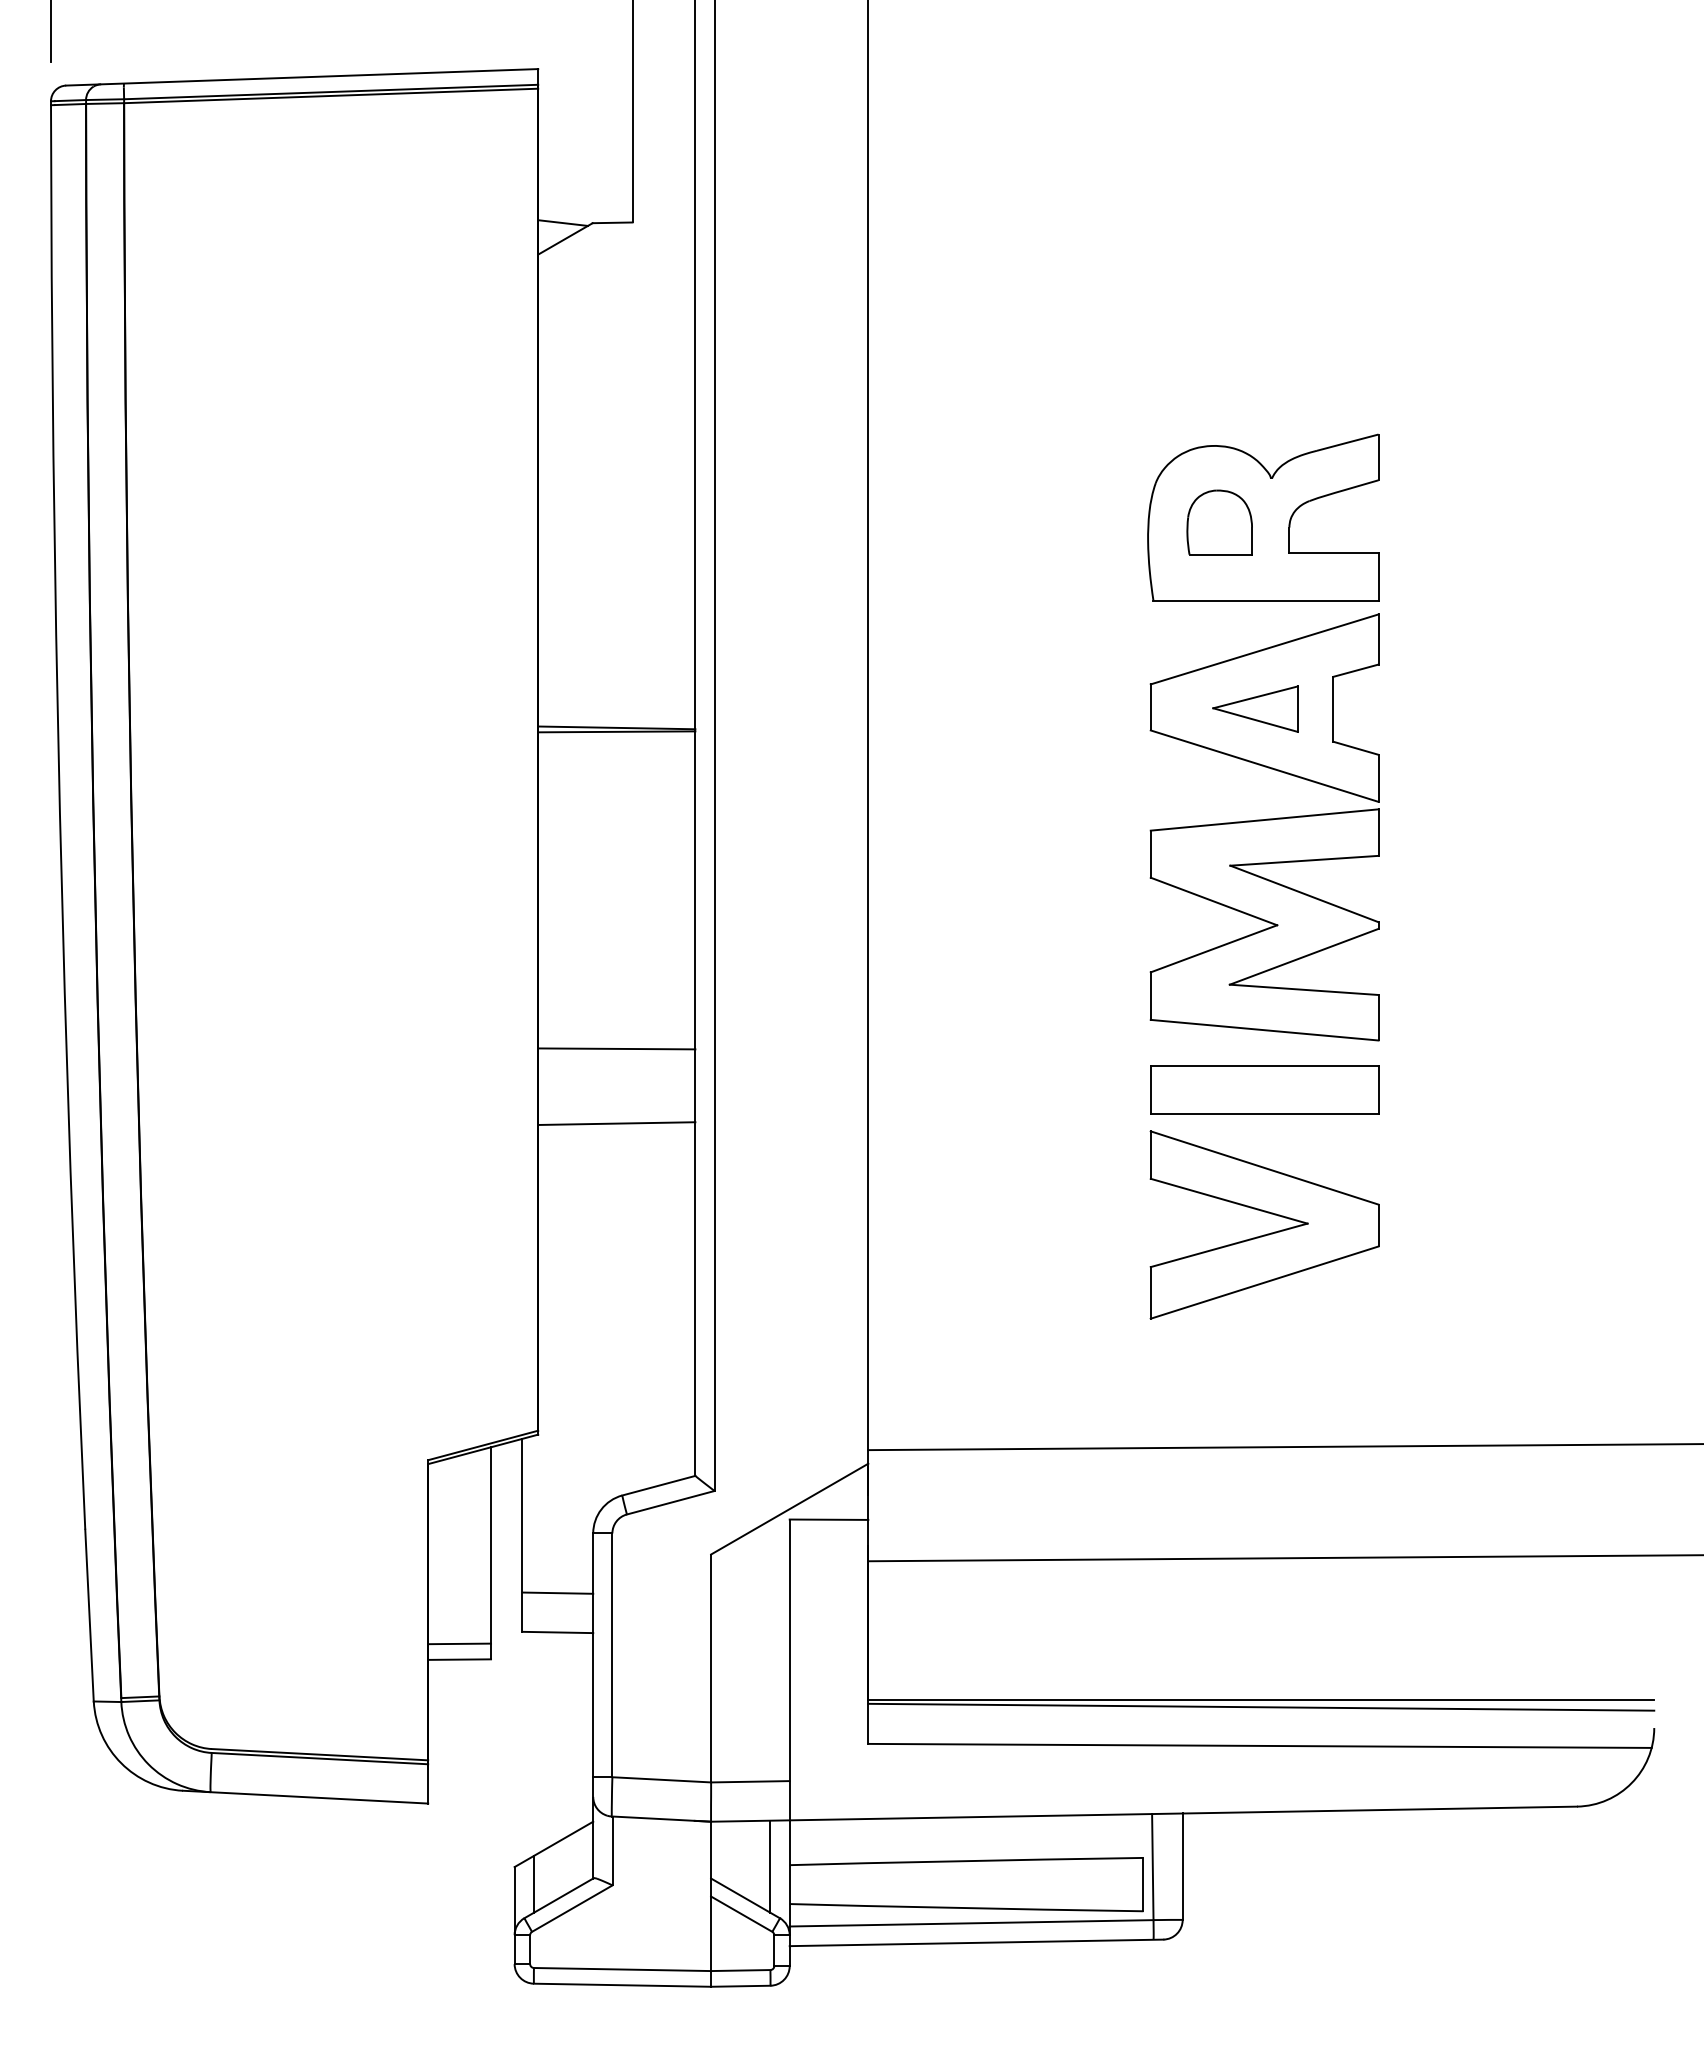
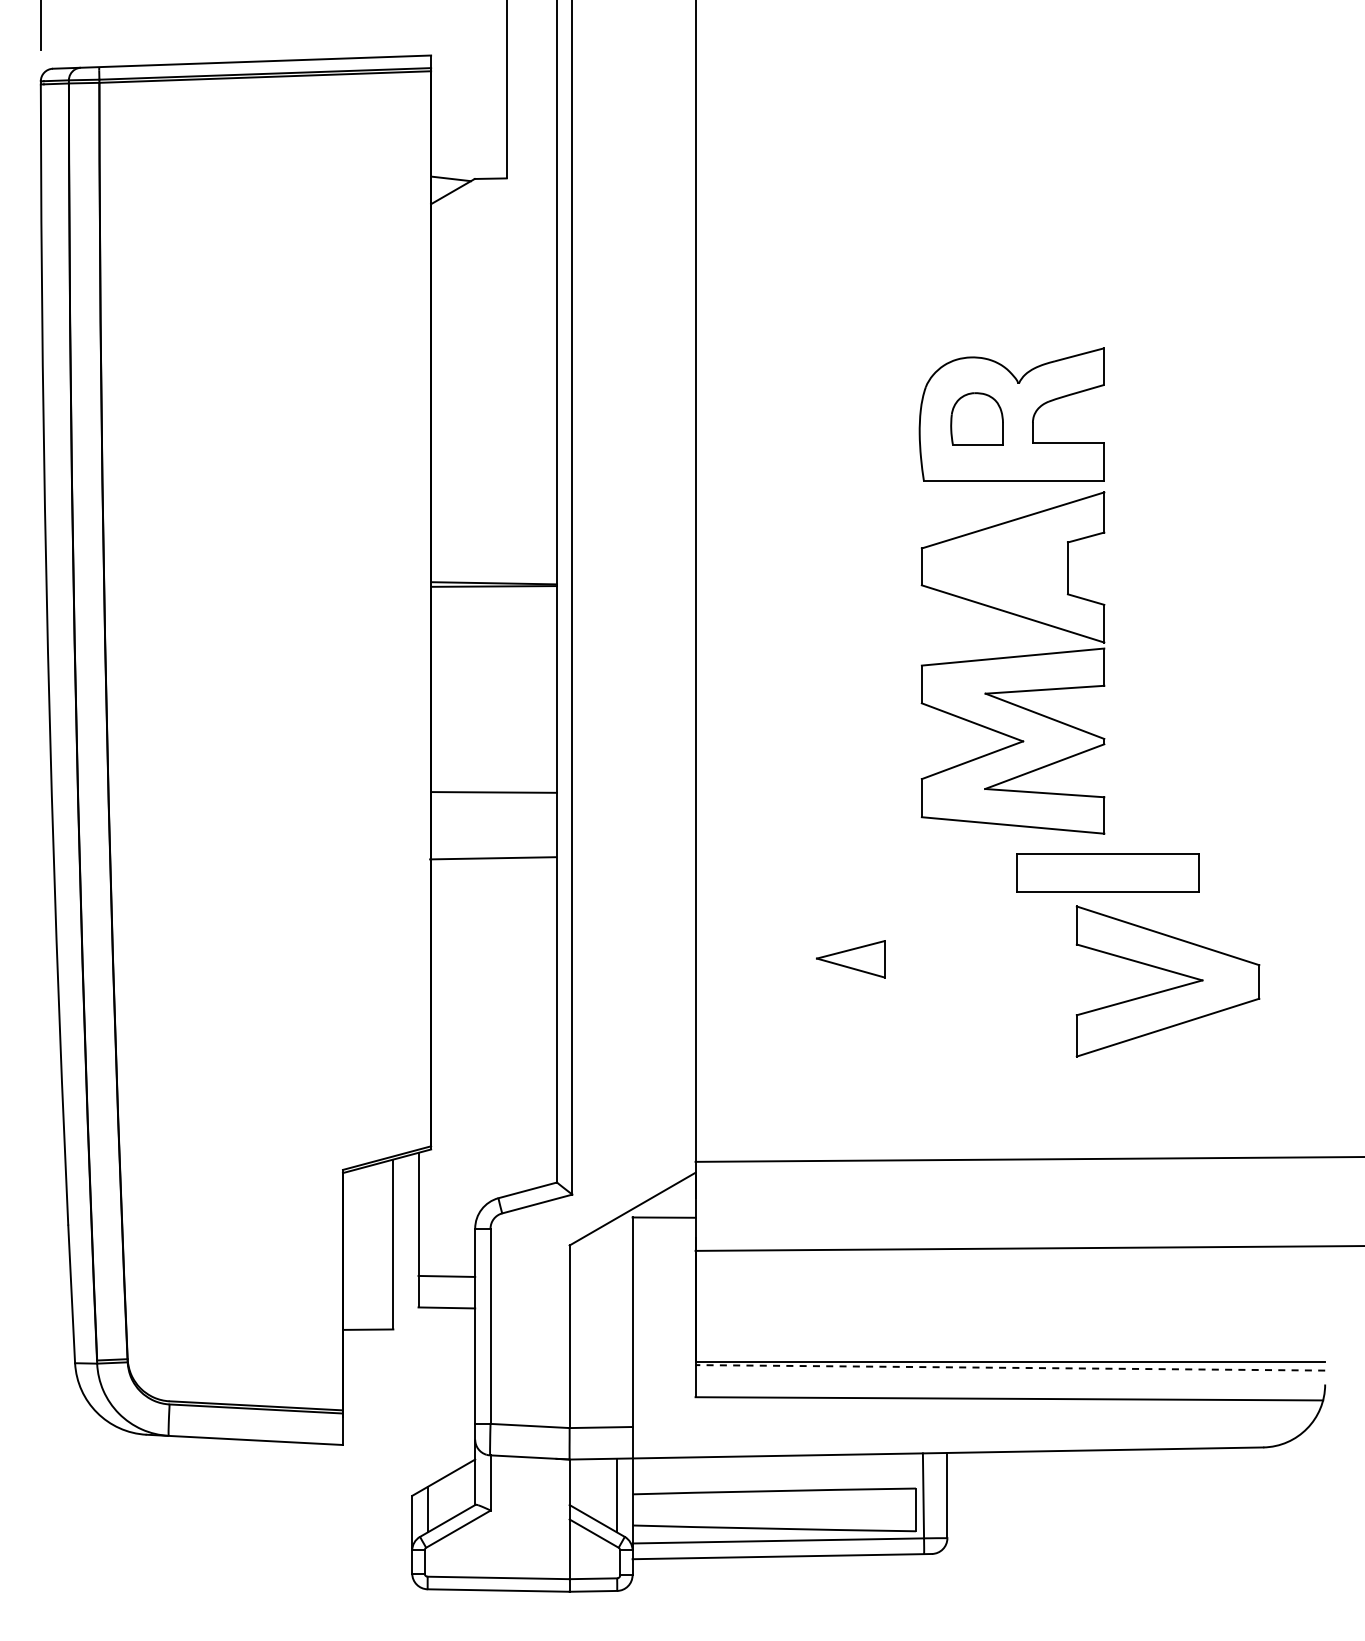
part: (1255, 709) -> (850, 959), moved
line: (617, 1048) -> (494, 792), moved
part: (1263, 1088) -> (1107, 872), moved
line: (617, 1123) -> (493, 858), moved
part: (1265, 1233) -> (1168, 988), moved
line: (458, 1643) -> (367, 1316), removed
line: (1261, 1706) -> (1010, 1367), solid -> dashed

